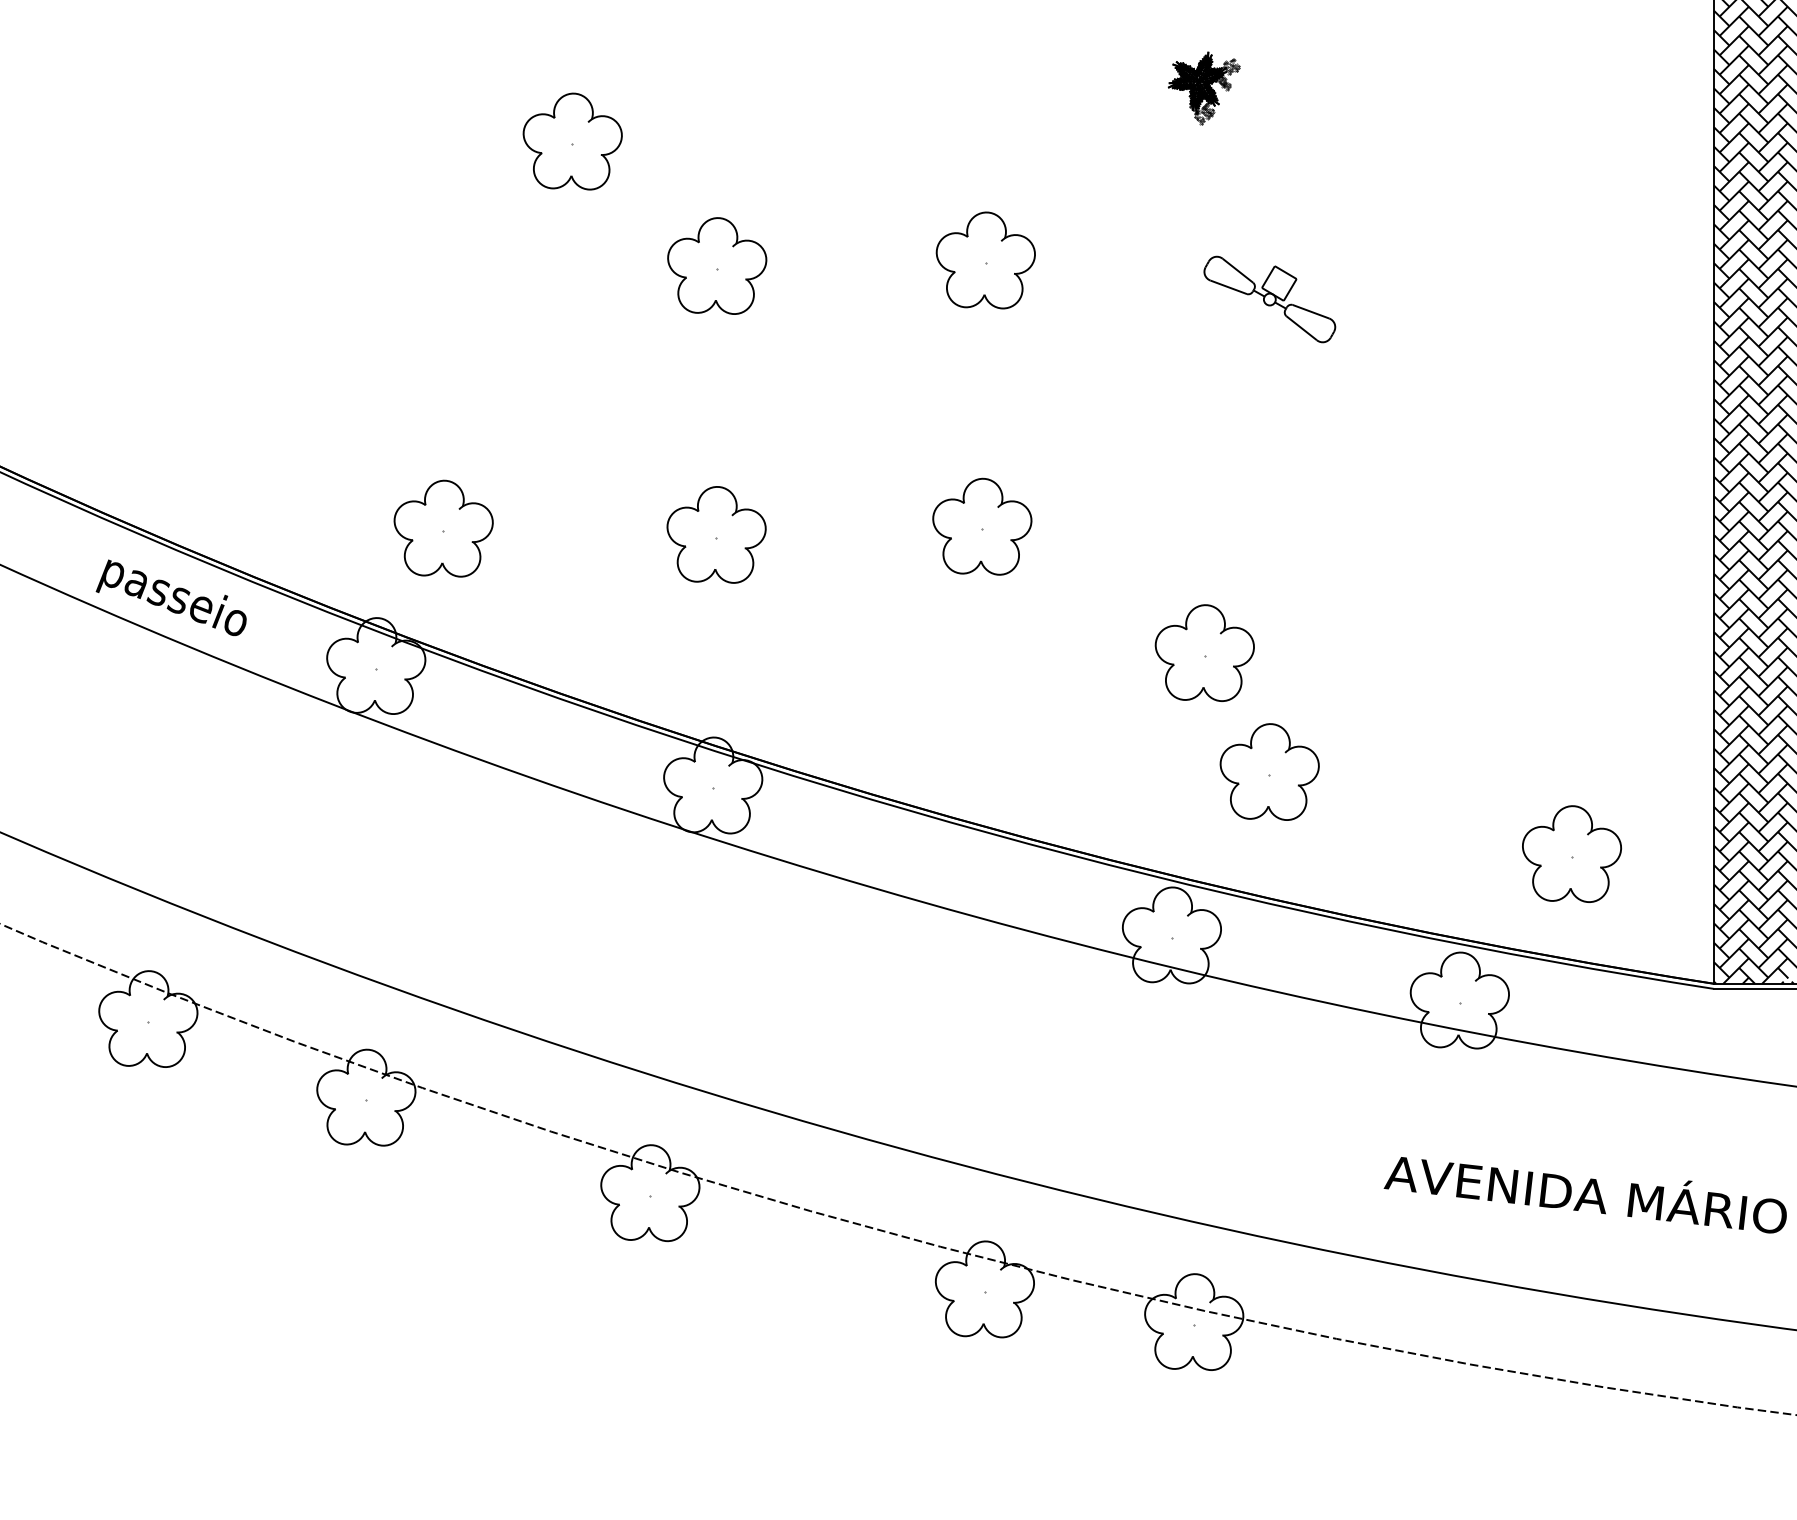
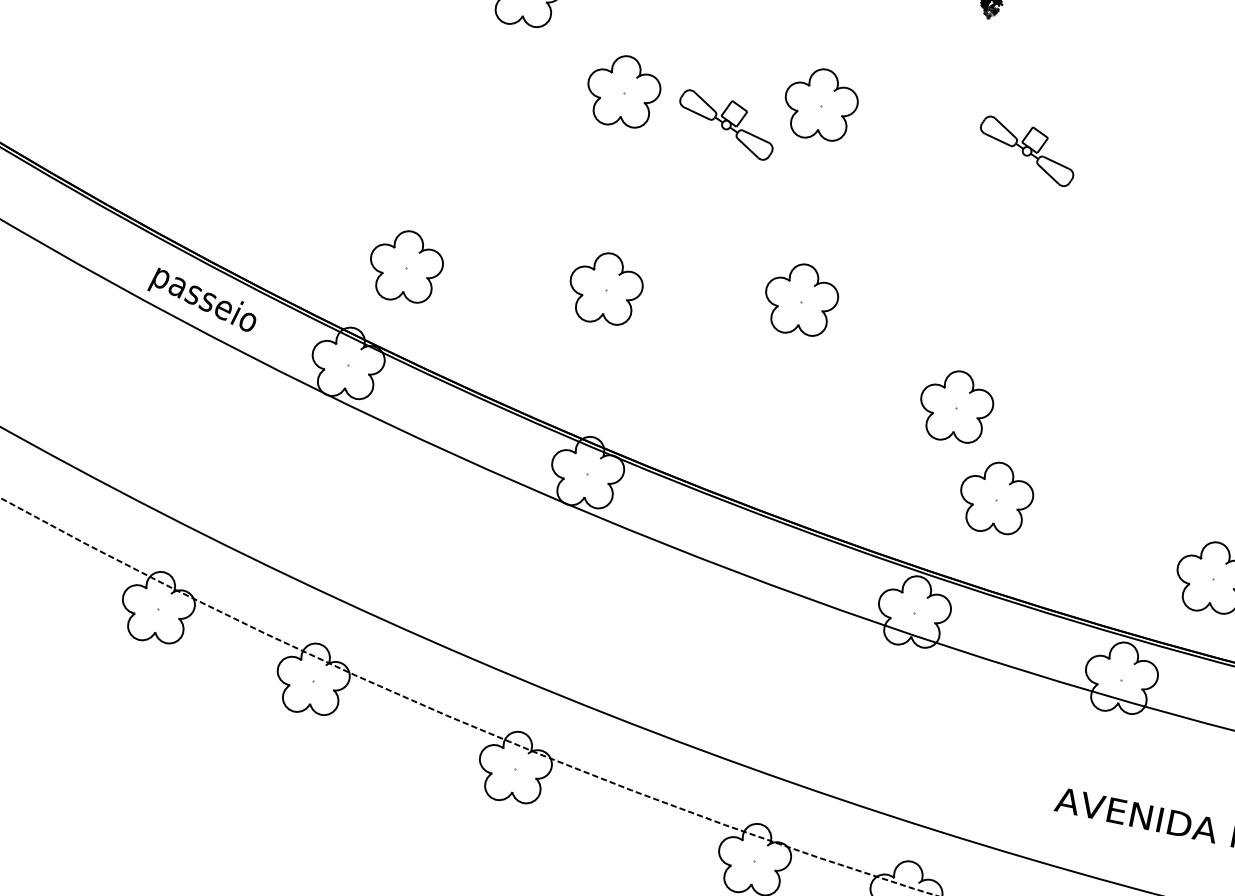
part: (859, 299) -> (726, 125), added

